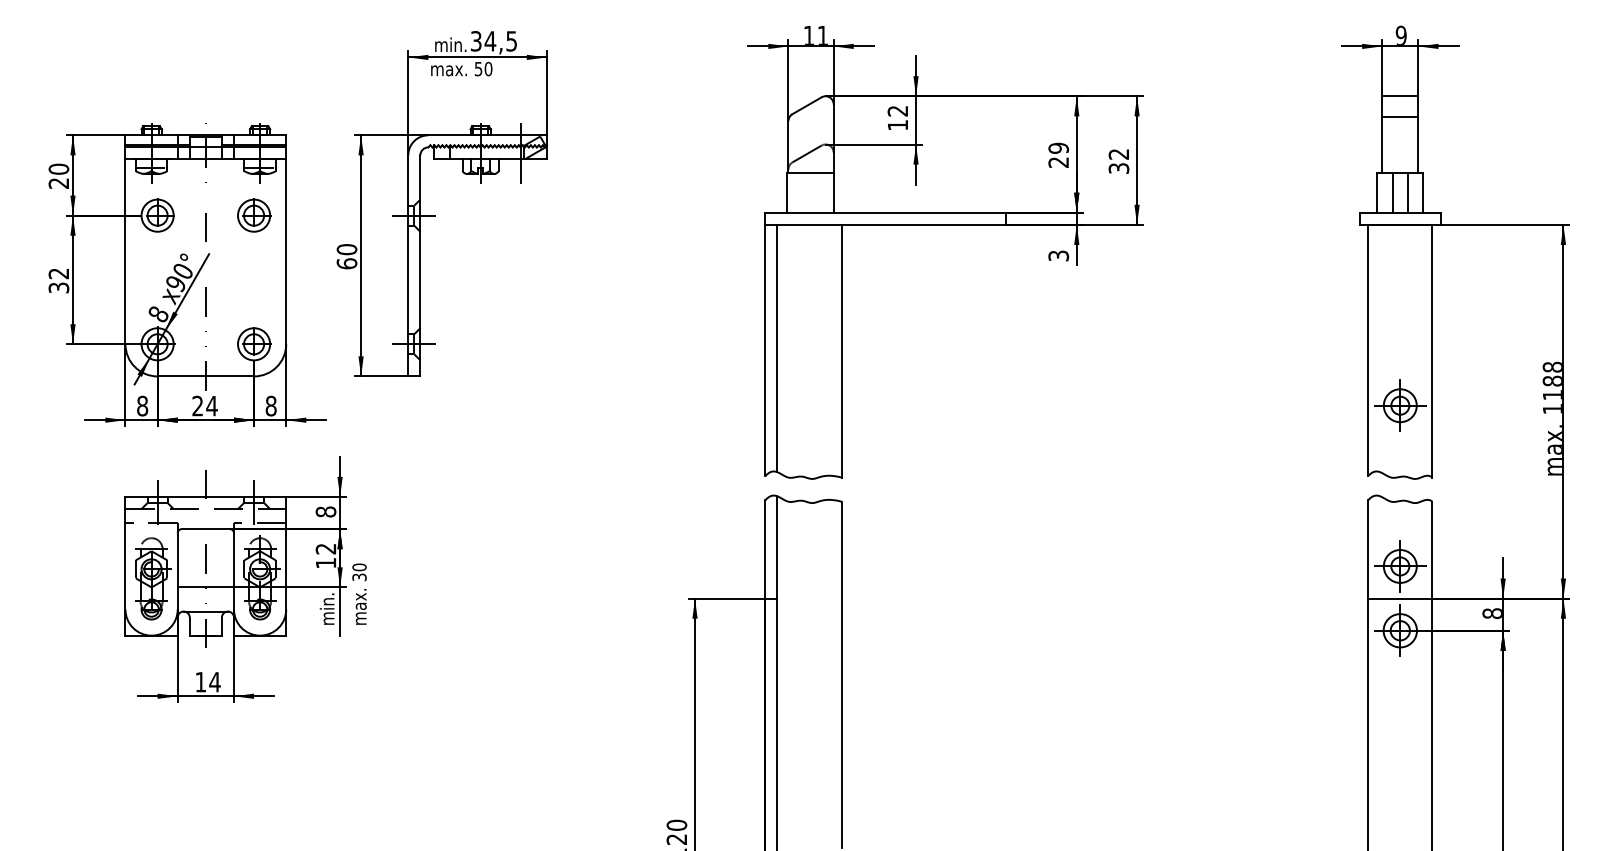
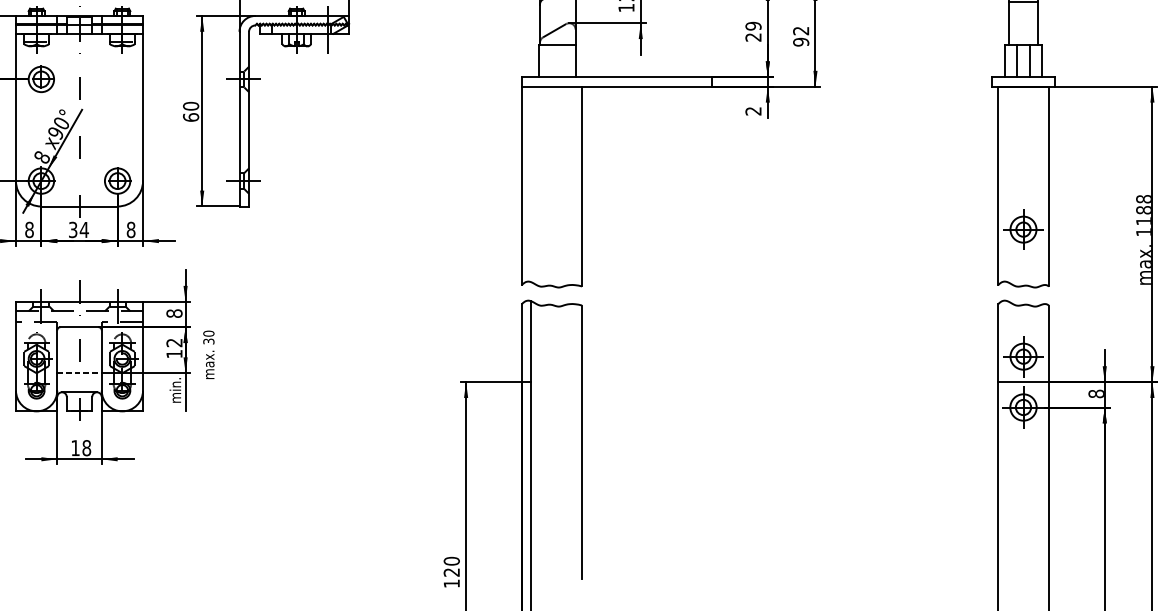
text: (1118, 168) -> (800, 42), 32 -> 92
part: (254, 215) -> (117, 79), removed
text: (1058, 255) -> (753, 110), 3 -> 2
line: (777, 348) -> (531, 184), removed
text: (197, 406) -> (72, 230), 24 -> 34
line: (206, 587) -> (80, 373), solid -> dashed
text: (359, 593) -> (208, 354), moved
text: (214, 681) -> (86, 447), 14 -> 18

